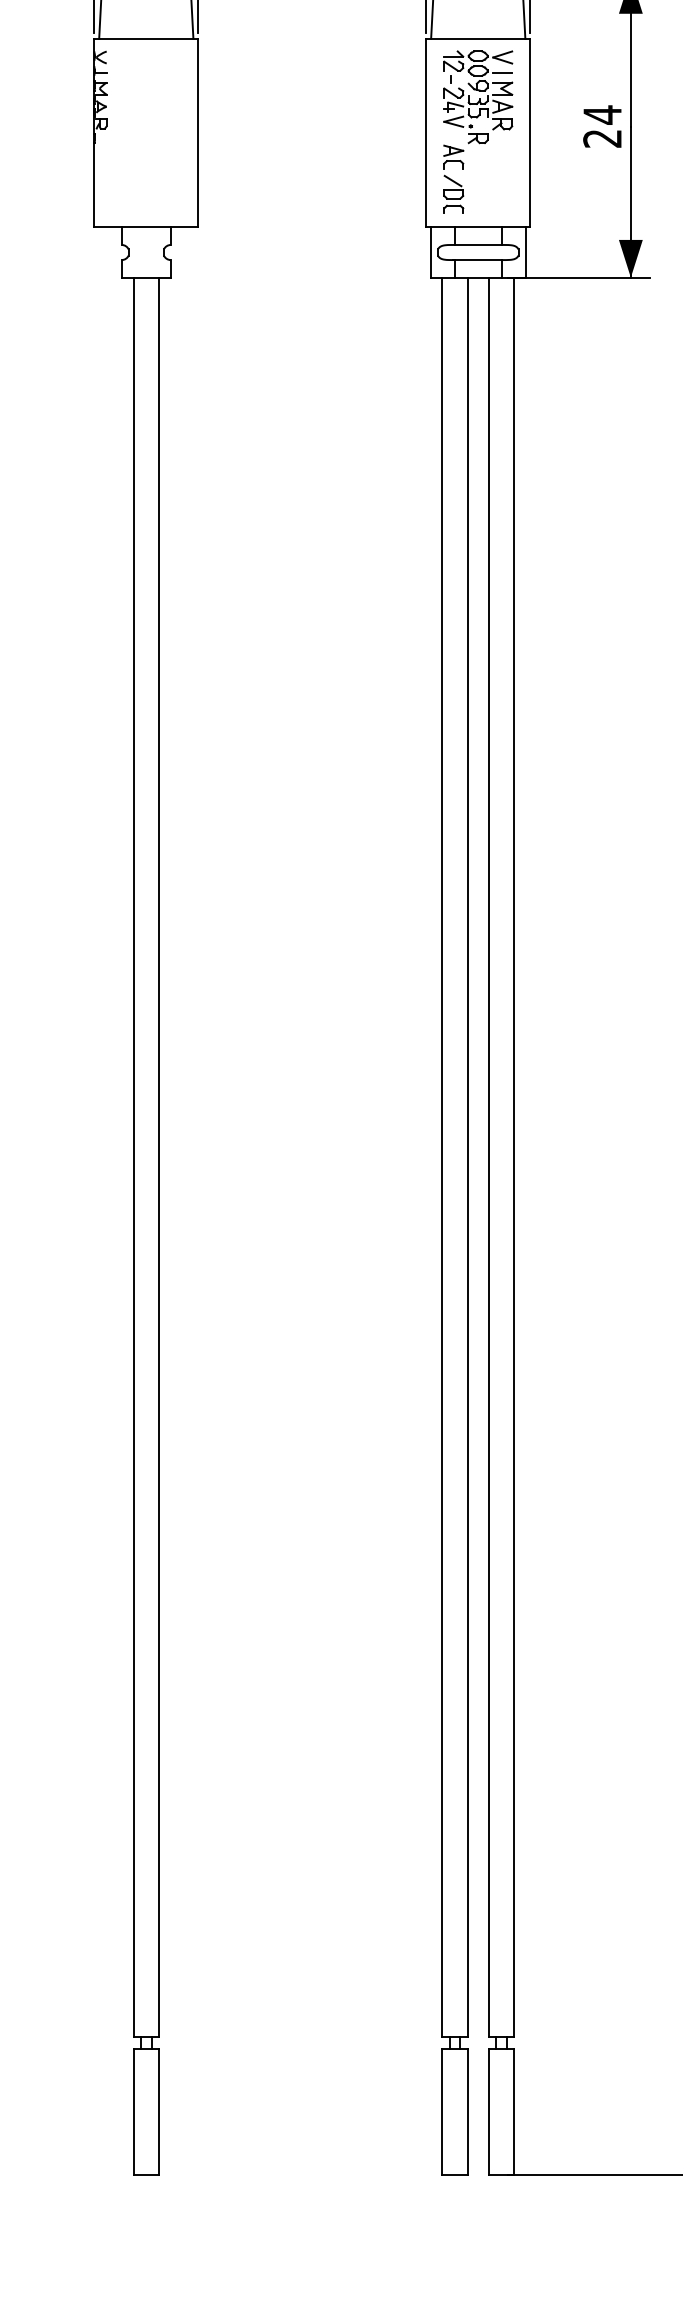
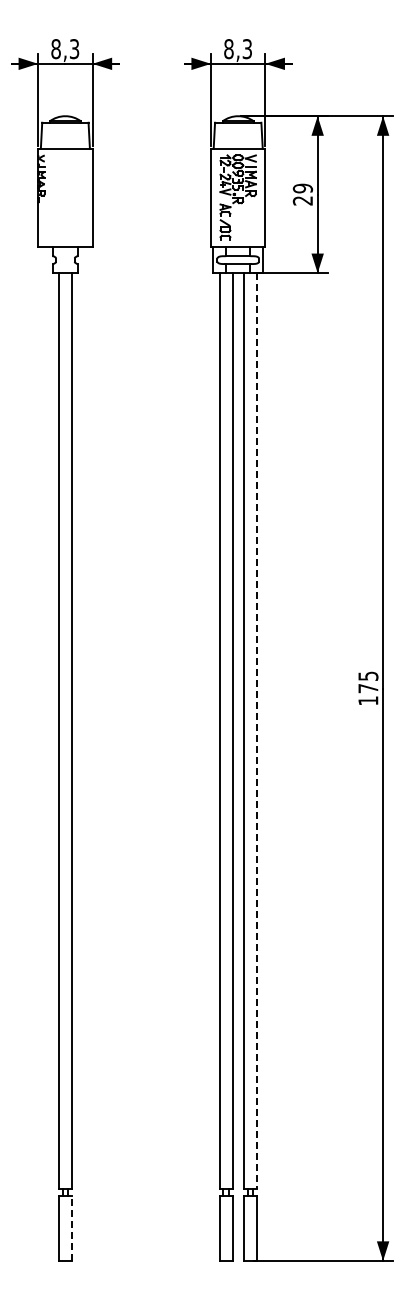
text: (601, 114) -> (302, 188), 24 -> 29
line: (513, 1157) -> (256, 731), solid -> dashed
line: (158, 2112) -> (71, 1228), solid -> dashed

